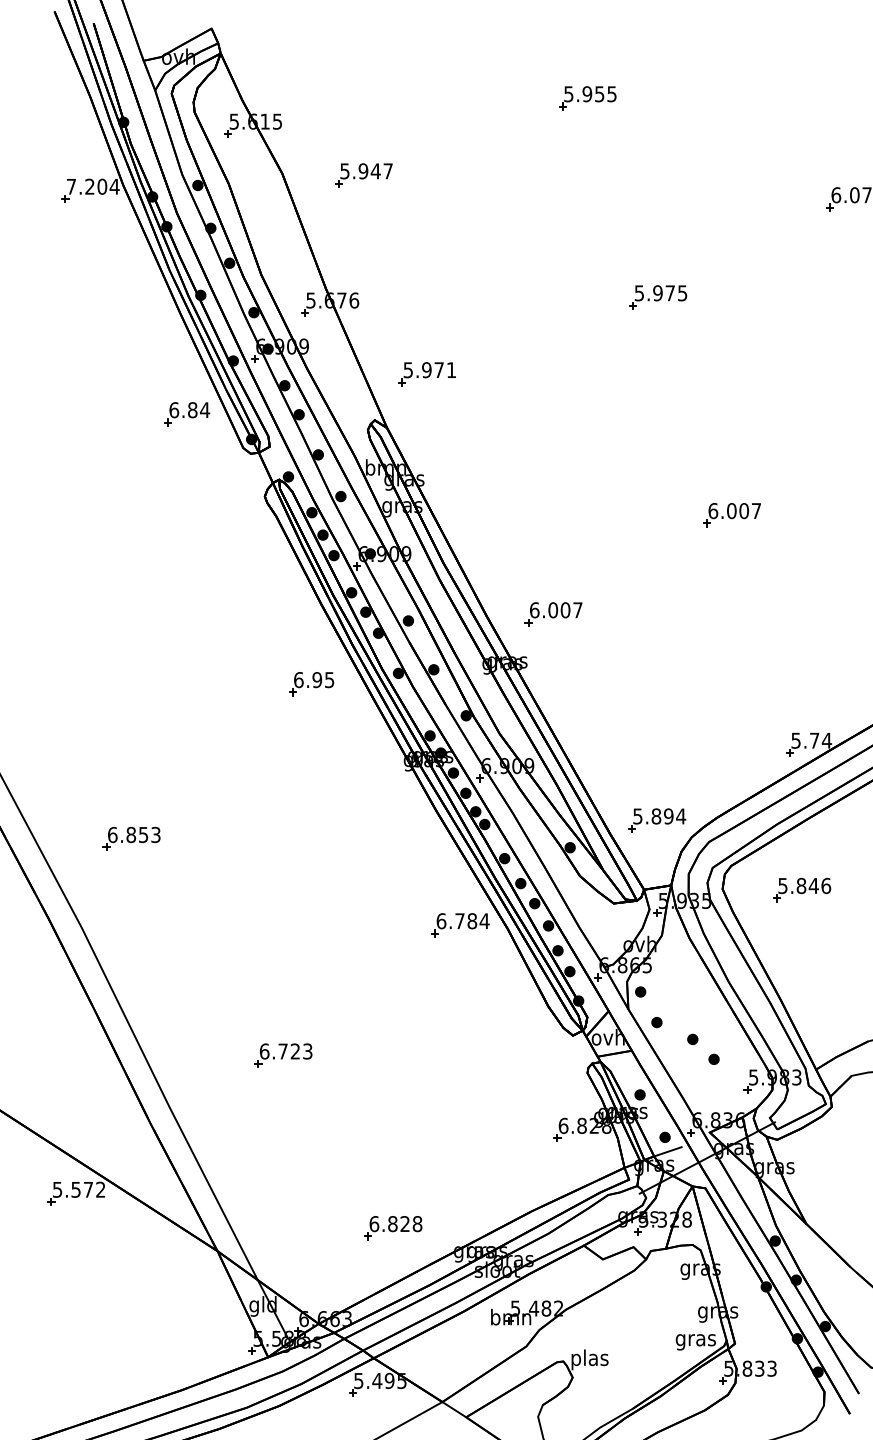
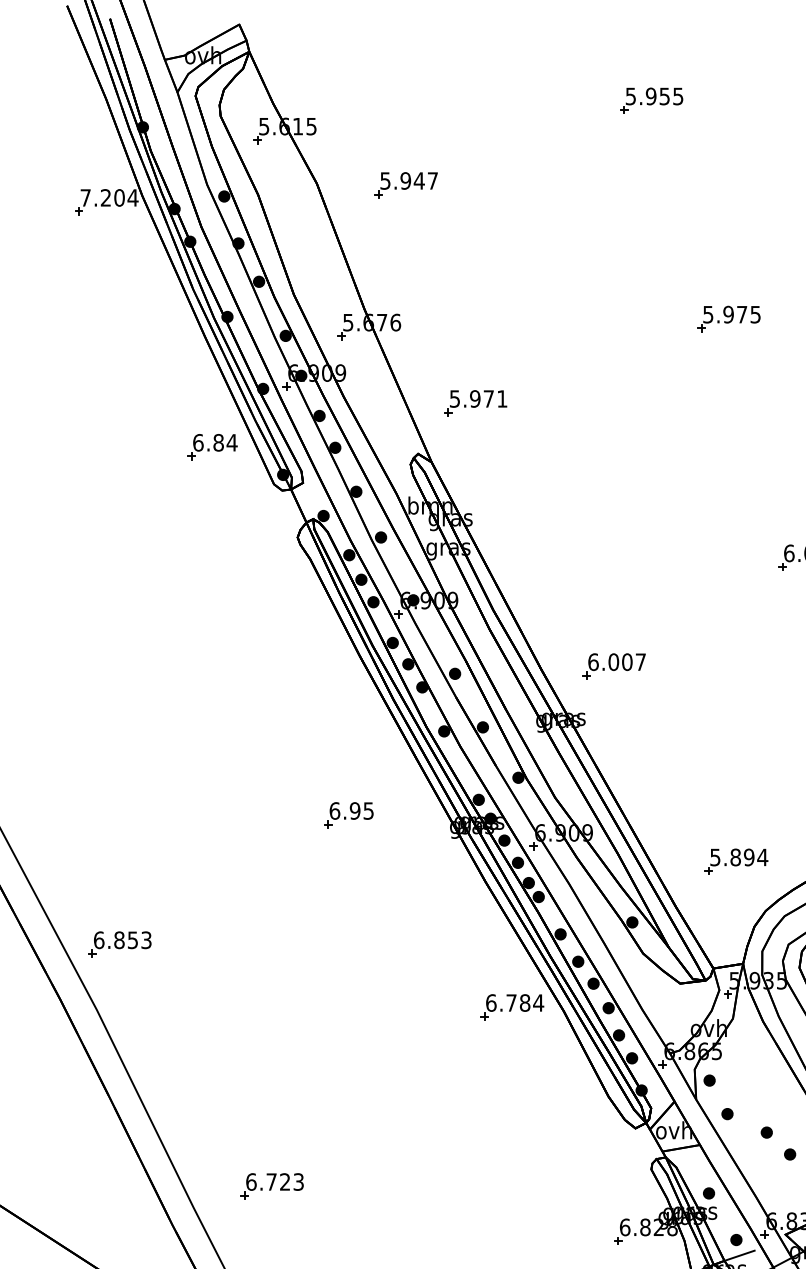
part: (311, 684) -> (348, 815), moved
part: (657, 820) -> (736, 861), moved
part: (131, 838) -> (119, 944), moved
part: (283, 1055) -> (272, 1186), moved

